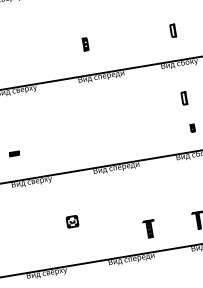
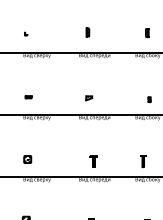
part: (184, 97) -> (147, 78), removed
part: (104, 141) -> (89, 98), added
part: (72, 221) -> (27, 159), moved
part: (148, 228) -> (93, 161), moved

